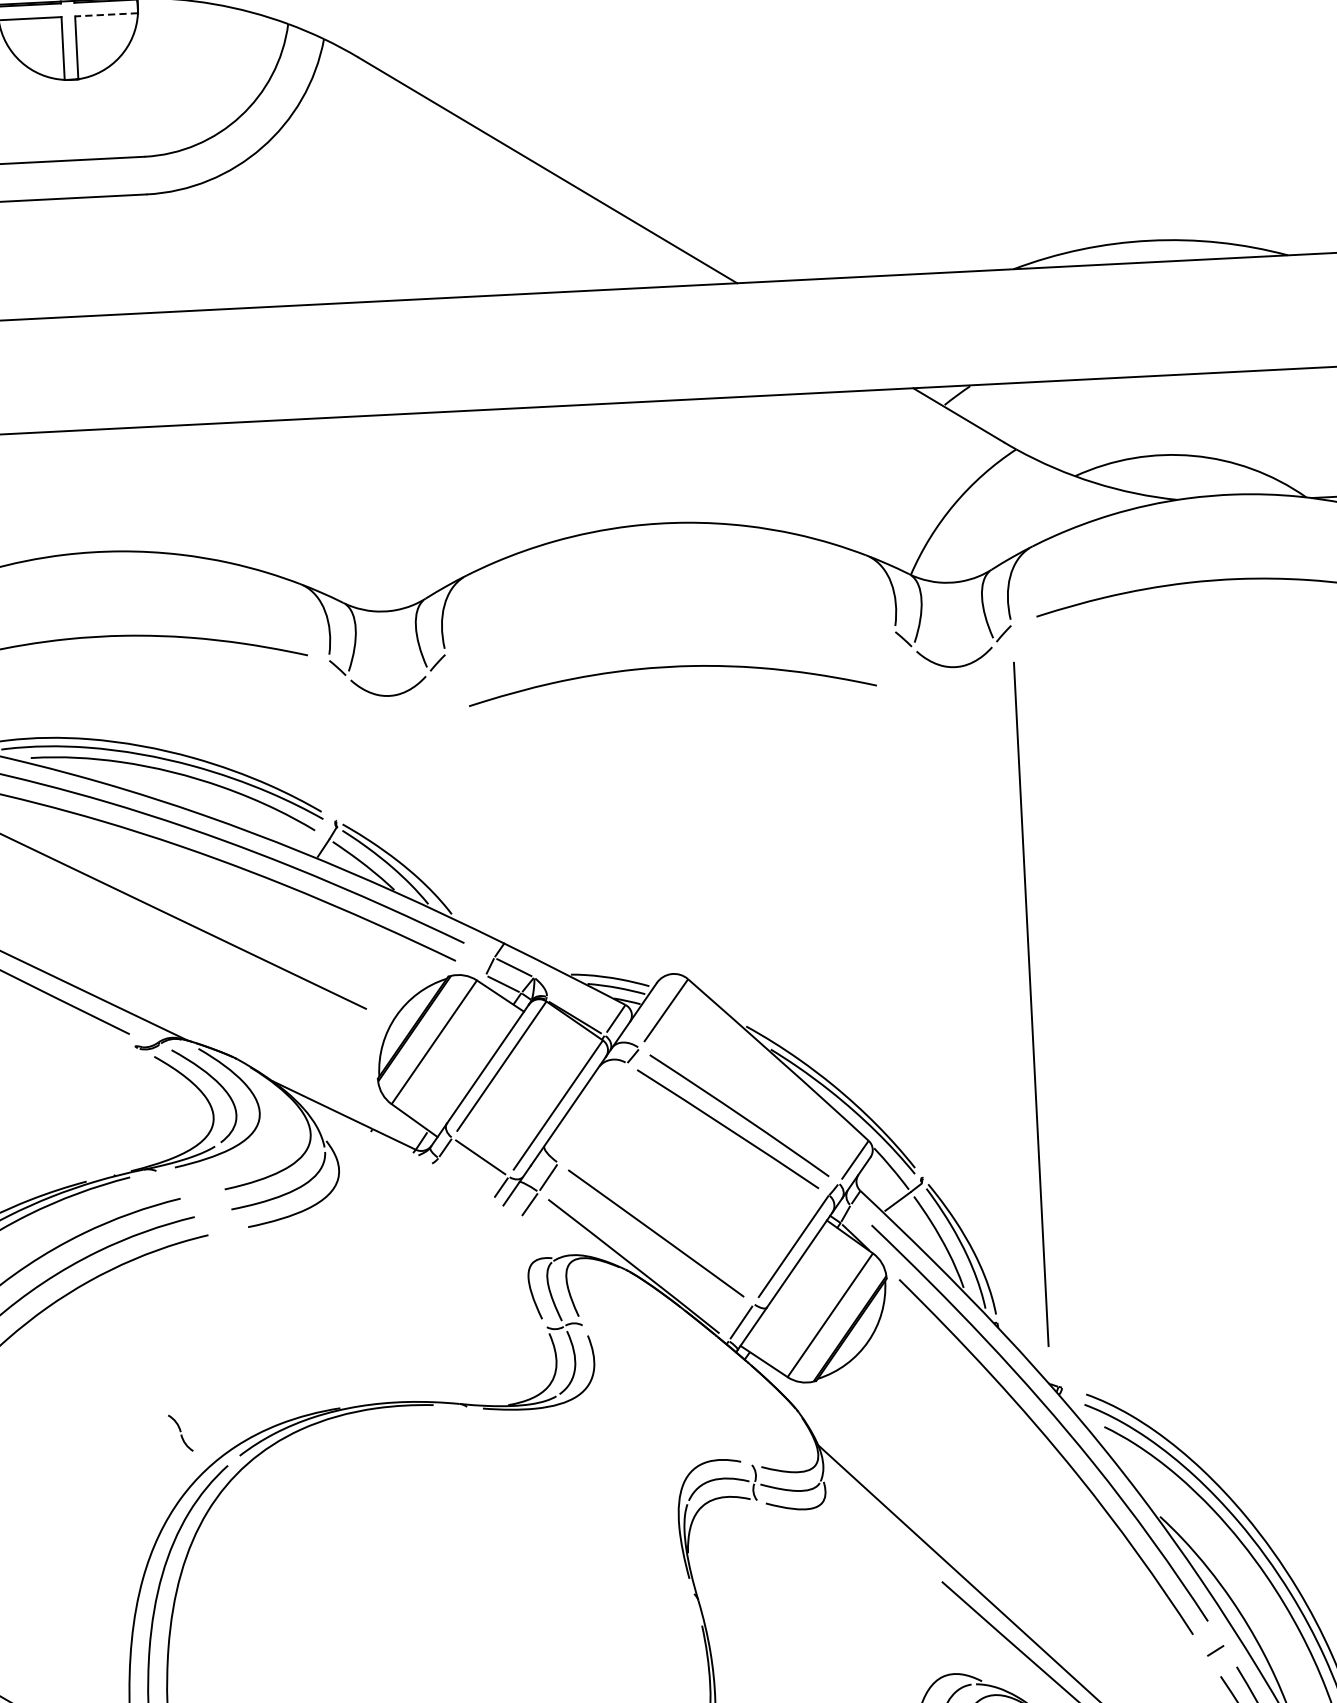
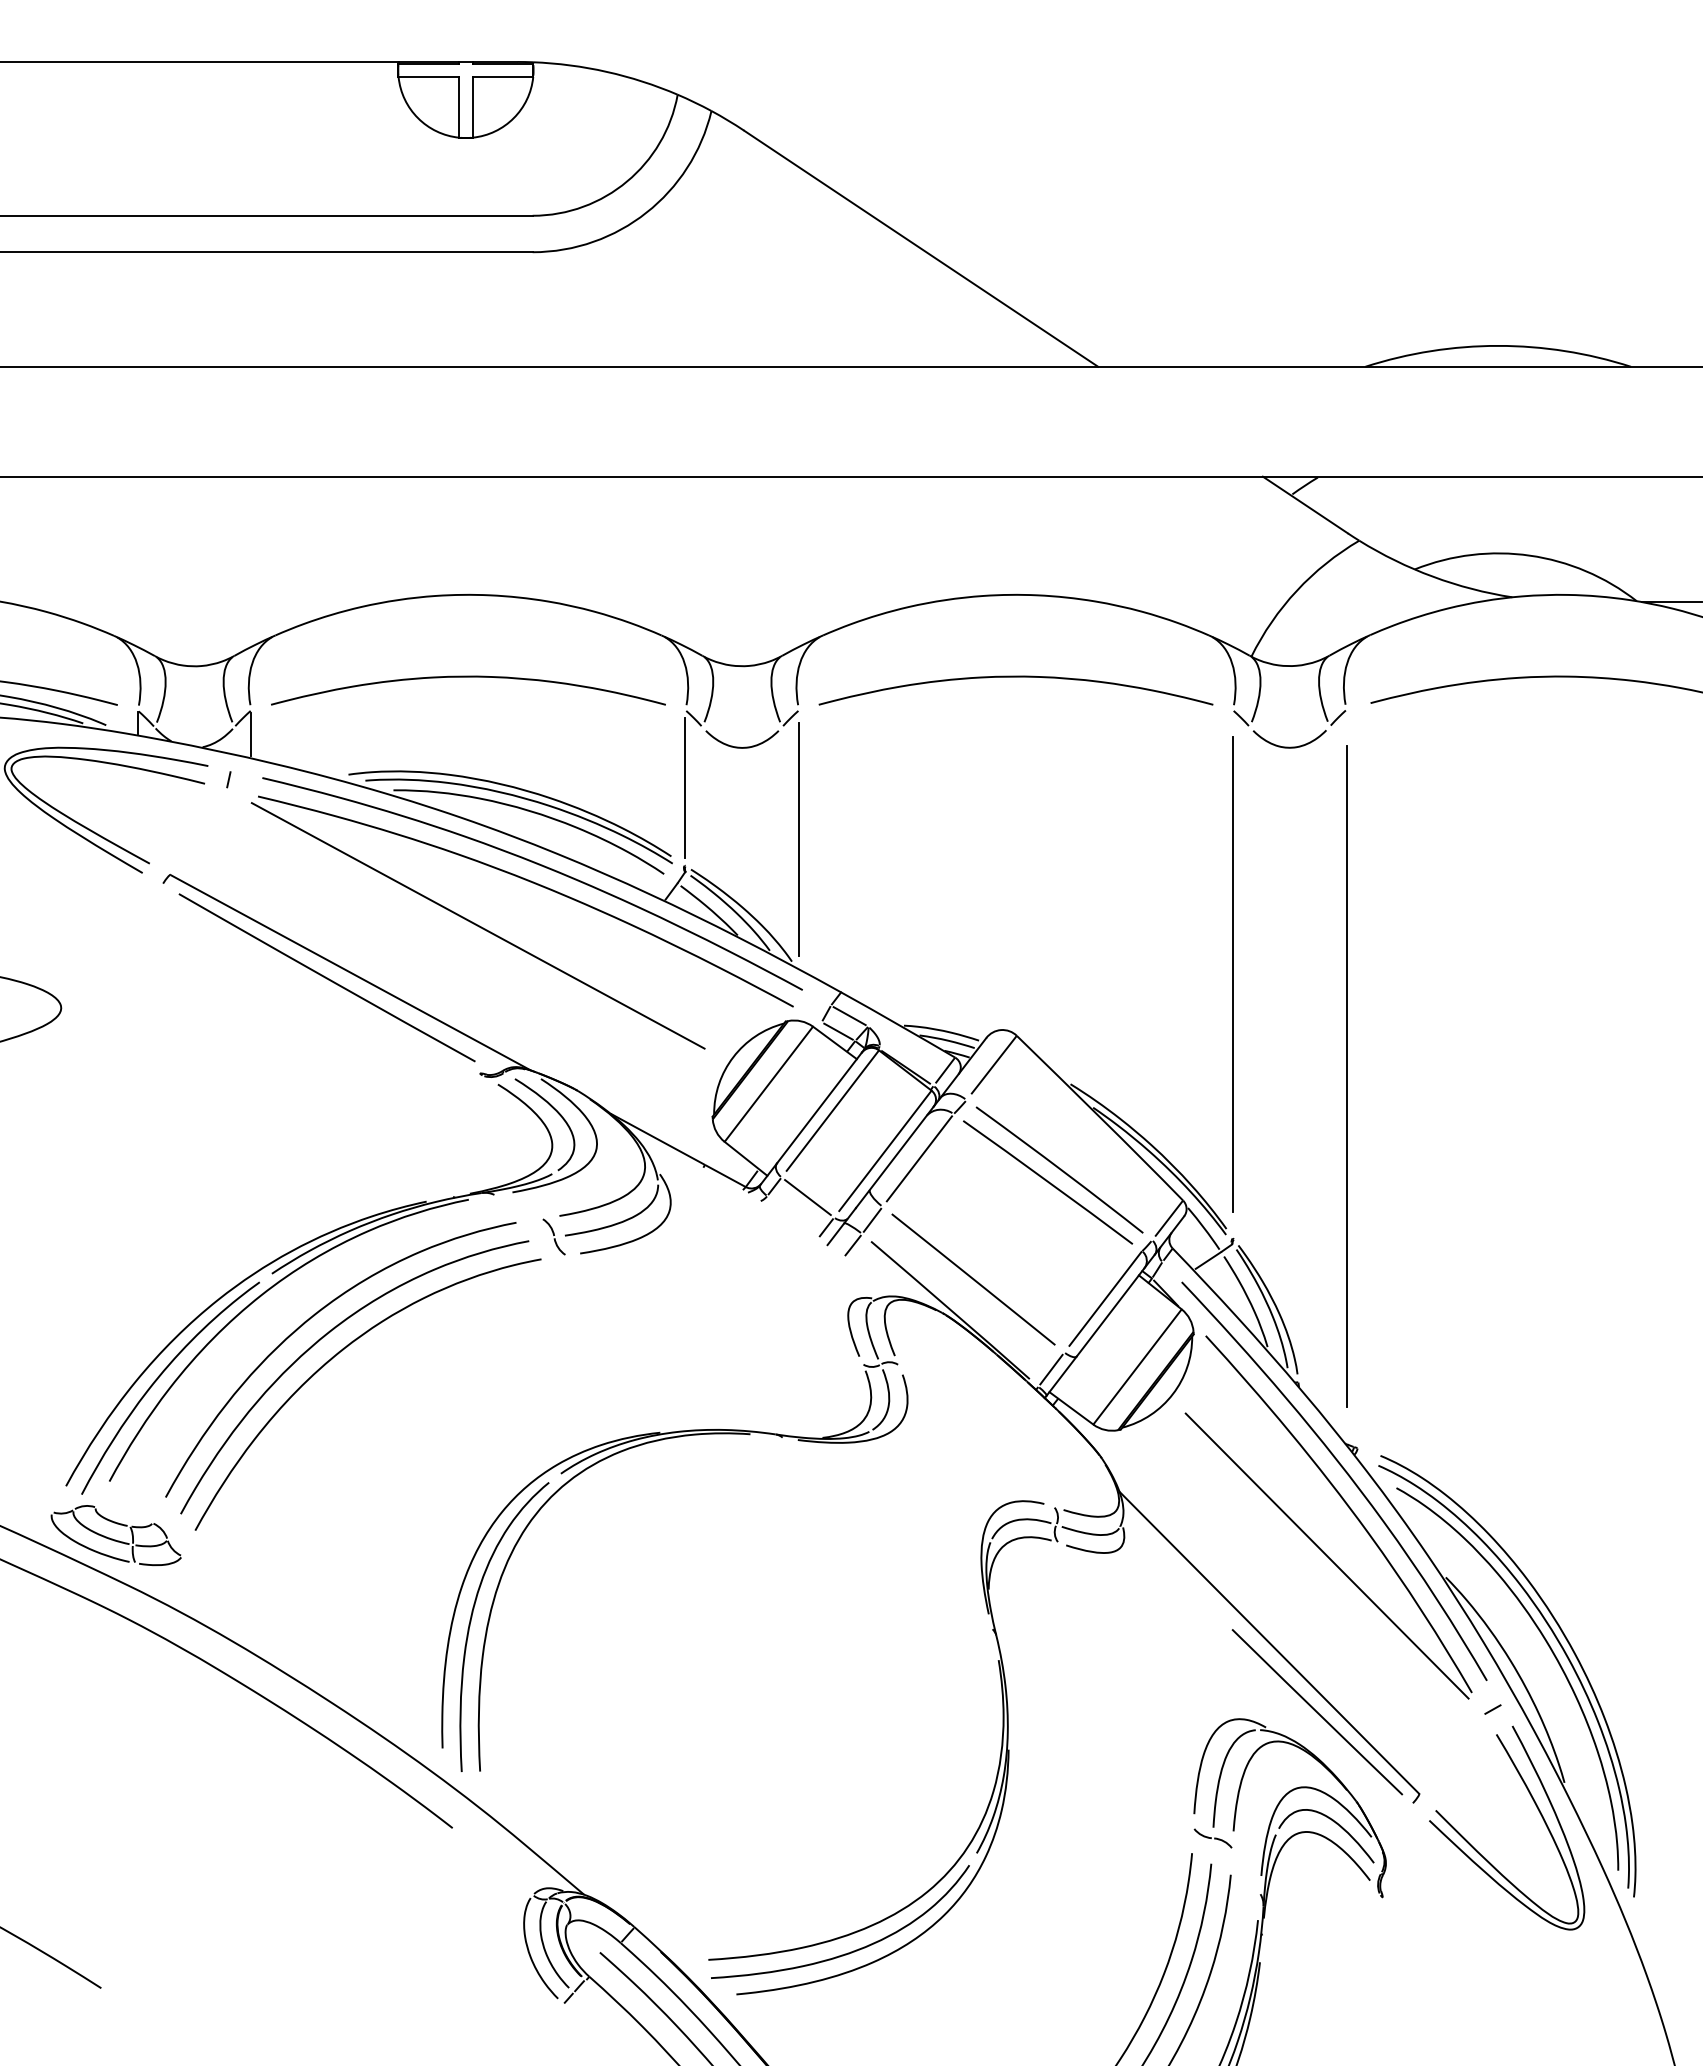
line: (106, 14) -> (502, 76), dashed -> solid
curve: (670, 667) -> (1015, 677), moved
line: (332, 740) -> (685, 788), added
line: (453, 787) -> (799, 839), added
line: (907, 903) -> (1232, 973), added
line: (593, 1111) -> (919, 1158), added
part: (180, 1432) -> (553, 1236), moved
line: (1035, 1500) -> (1326, 1555), added

